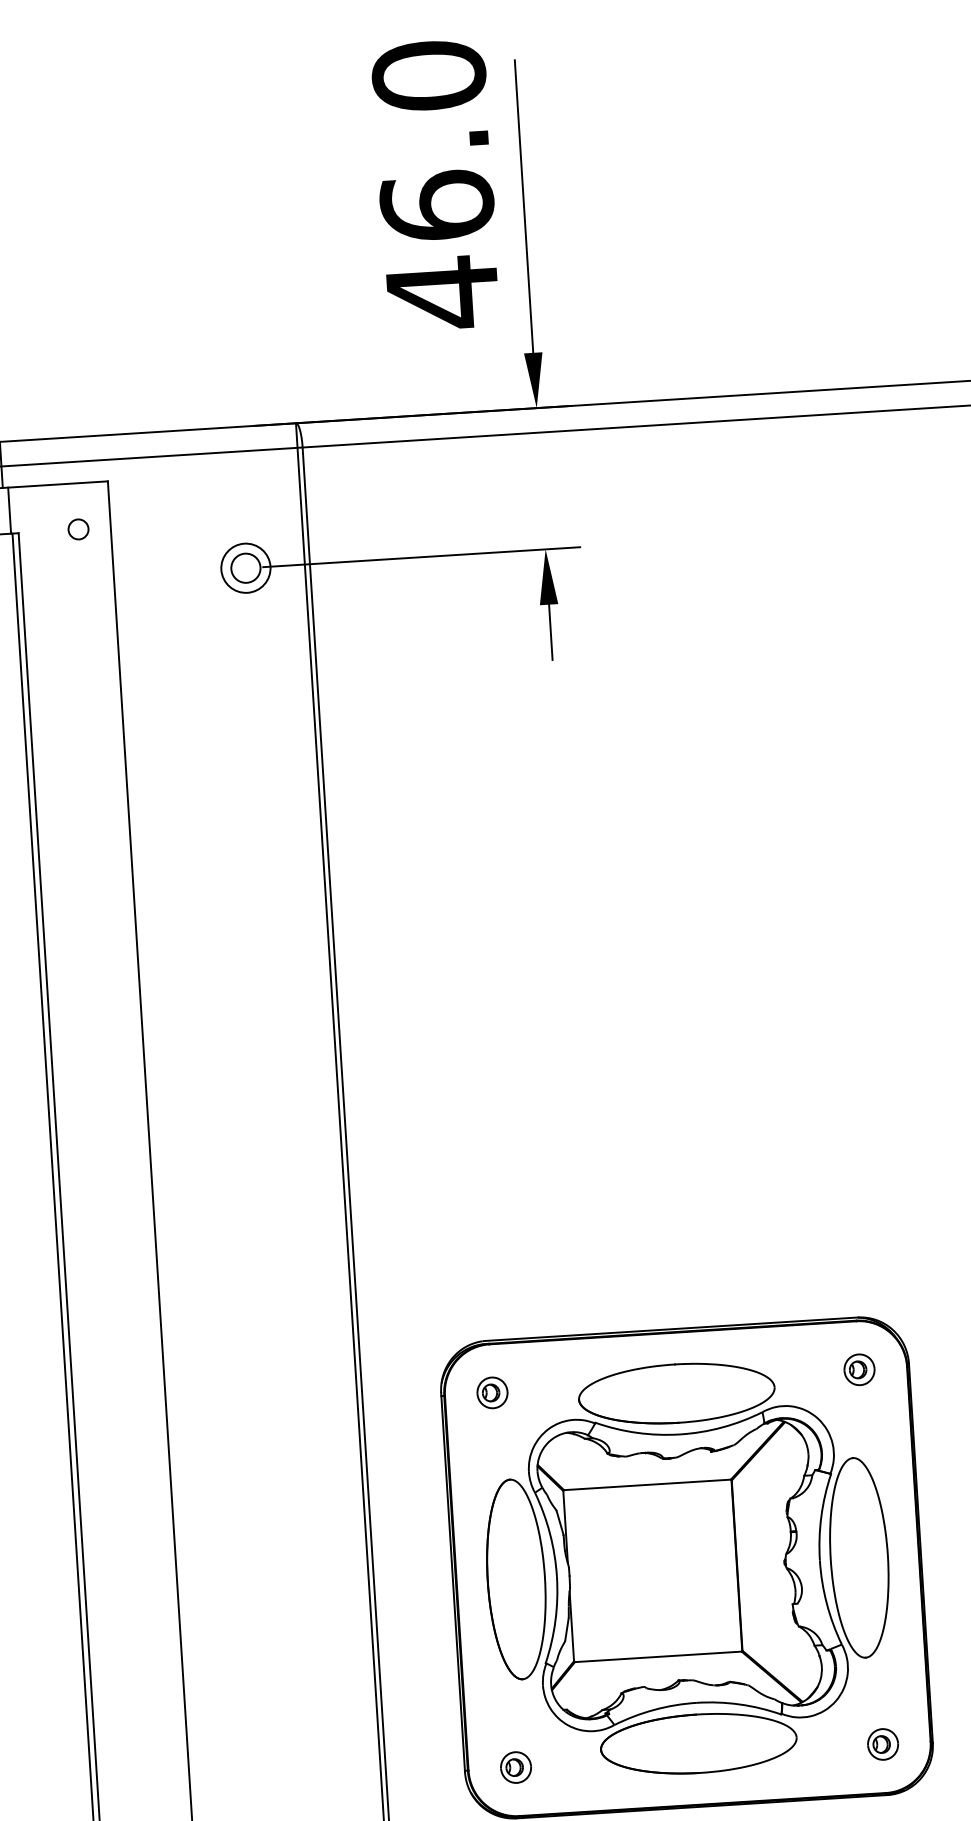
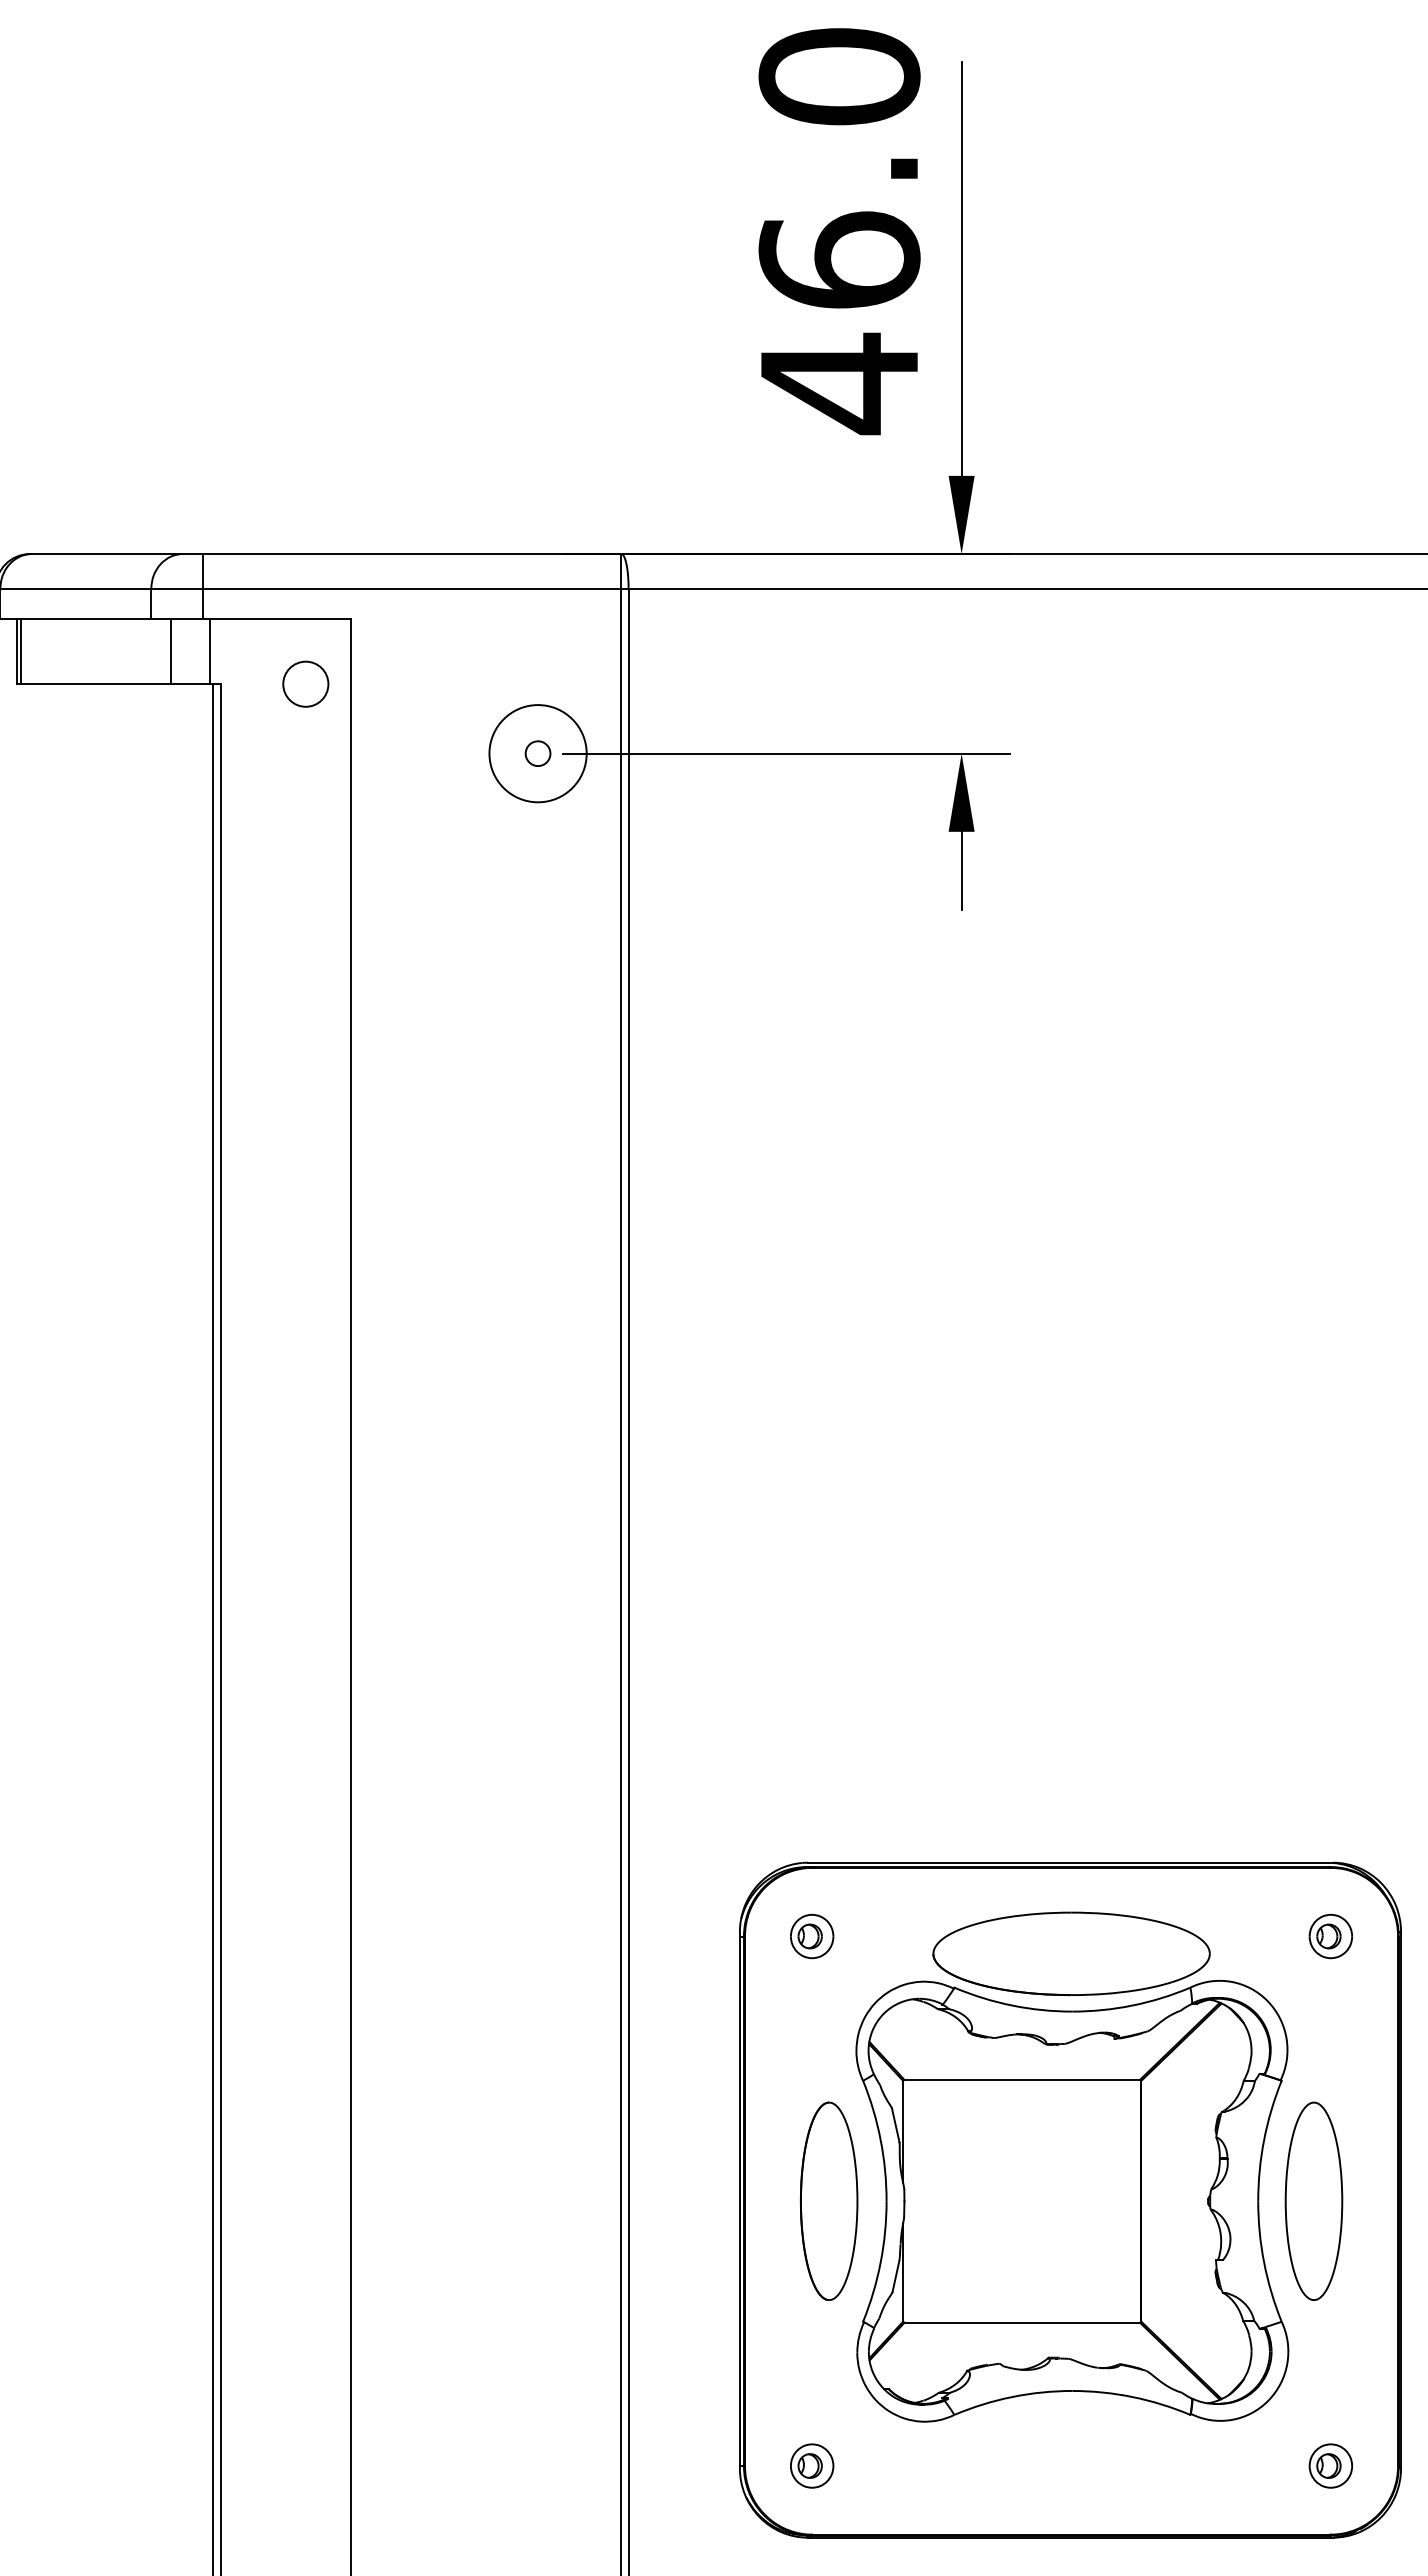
circle: (78, 529) -> (305, 684), size x1.6
circle: (245, 568) -> (537, 753), size x0.6
circle: (245, 568) -> (537, 753), size x1.4
part: (859, 1558) -> (1313, 2201), size x0.7
part: (515, 1579) -> (828, 2201), size x0.7
part: (698, 1743) -> (1071, 2448), removed

